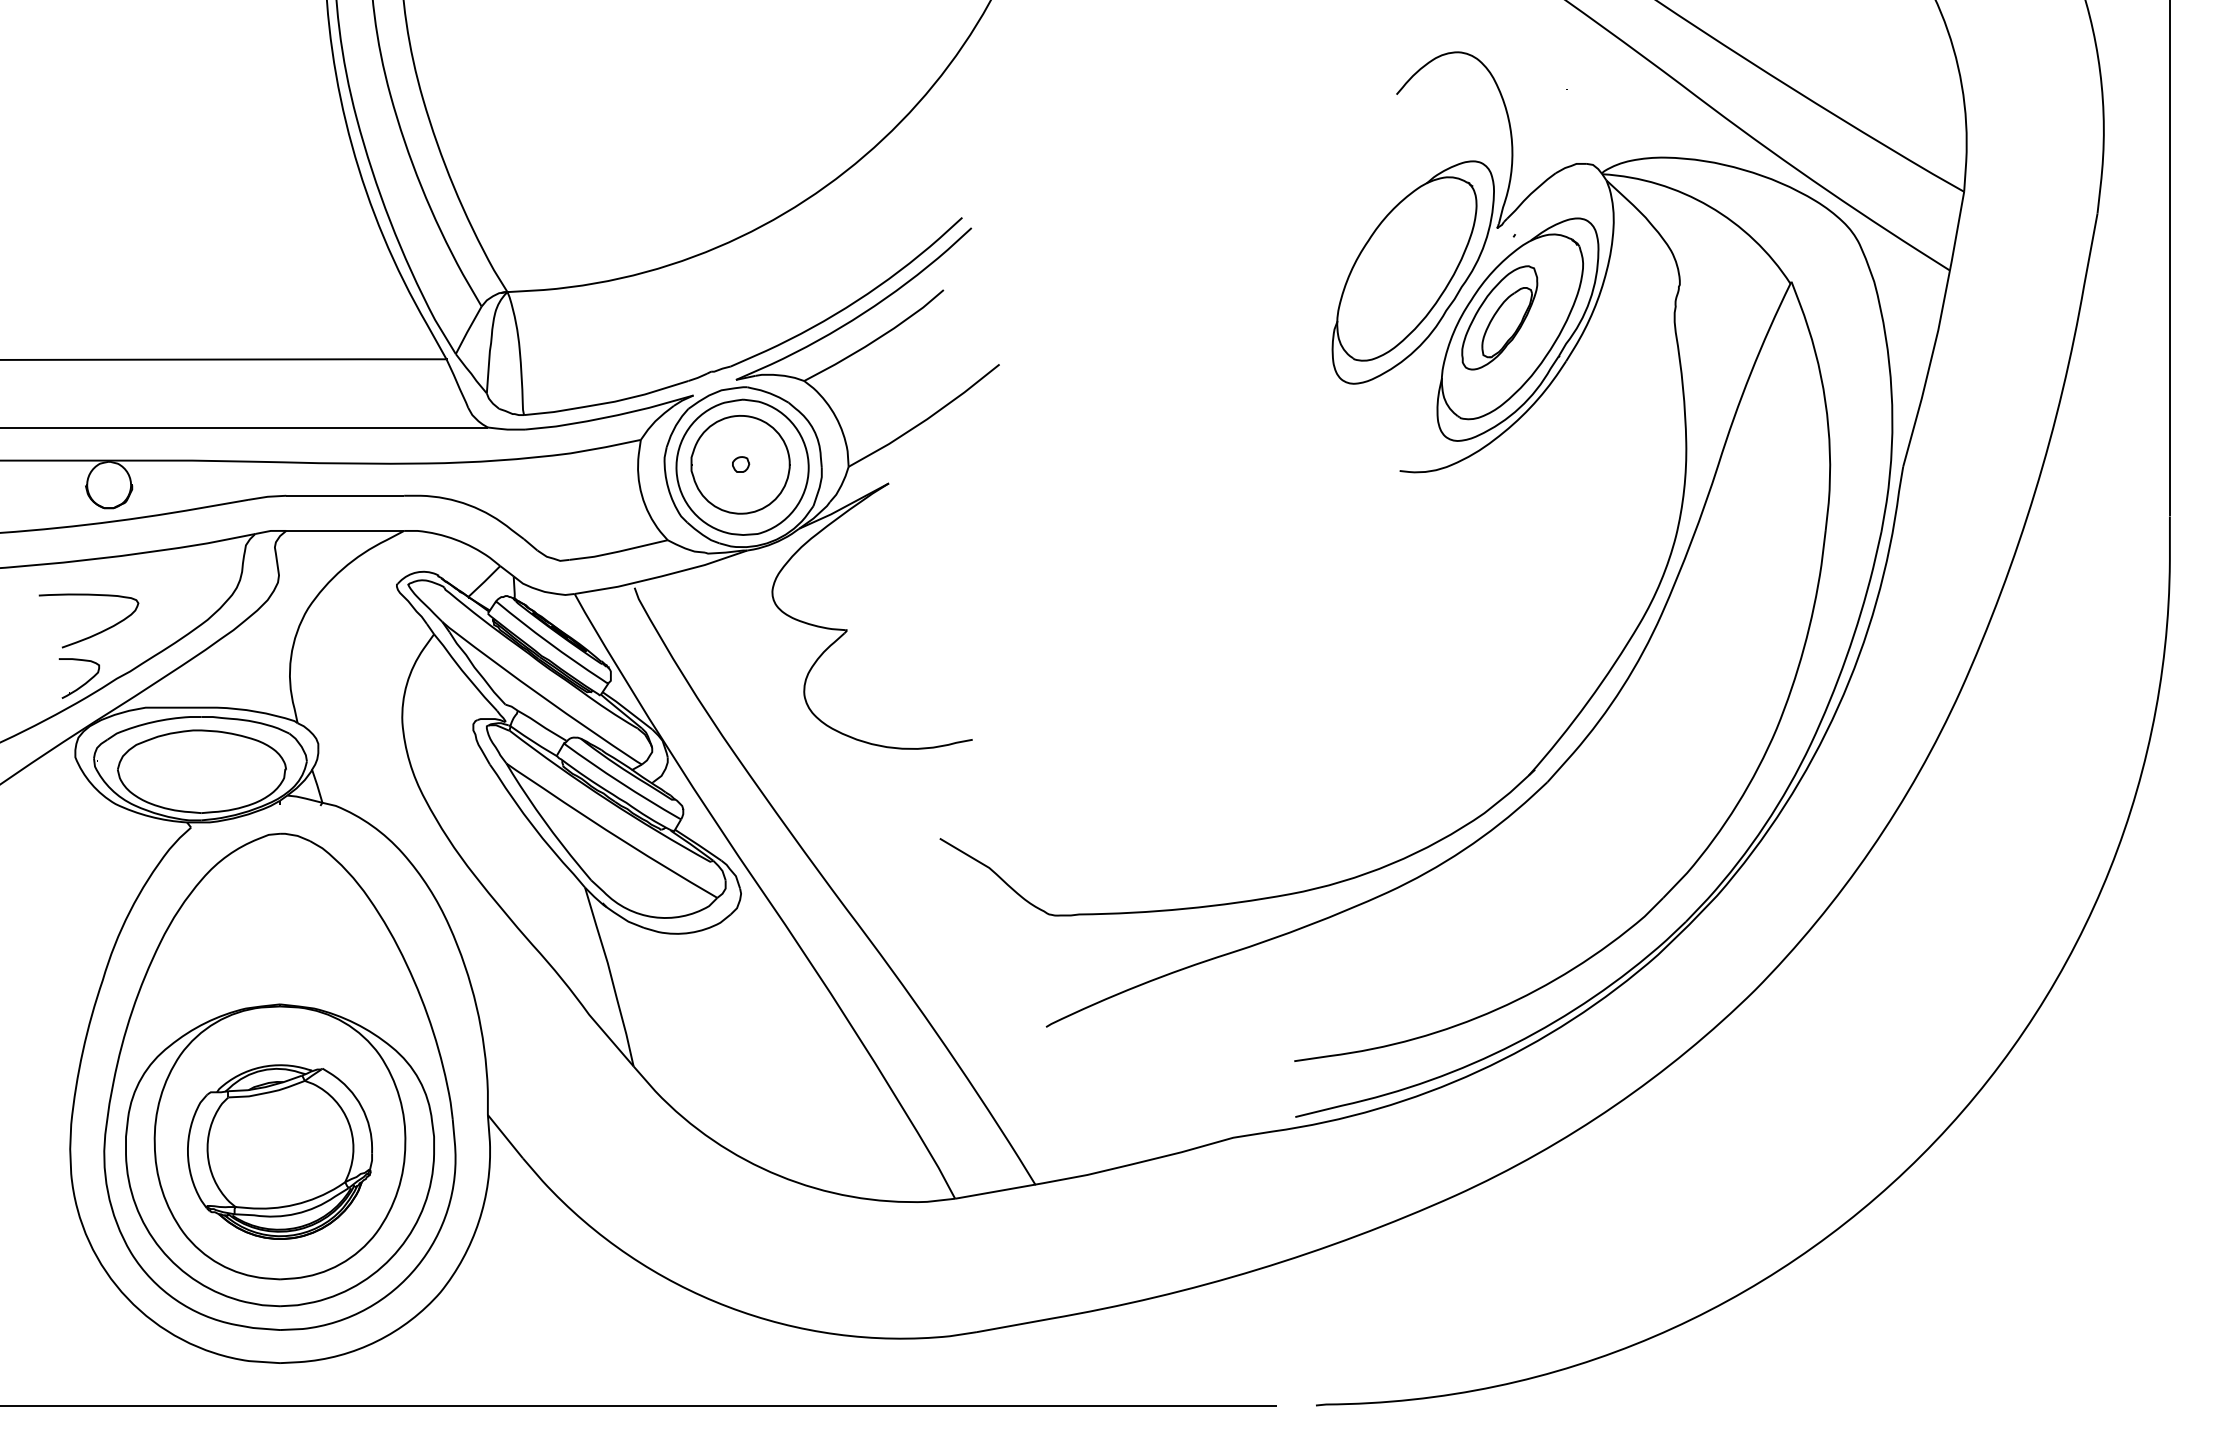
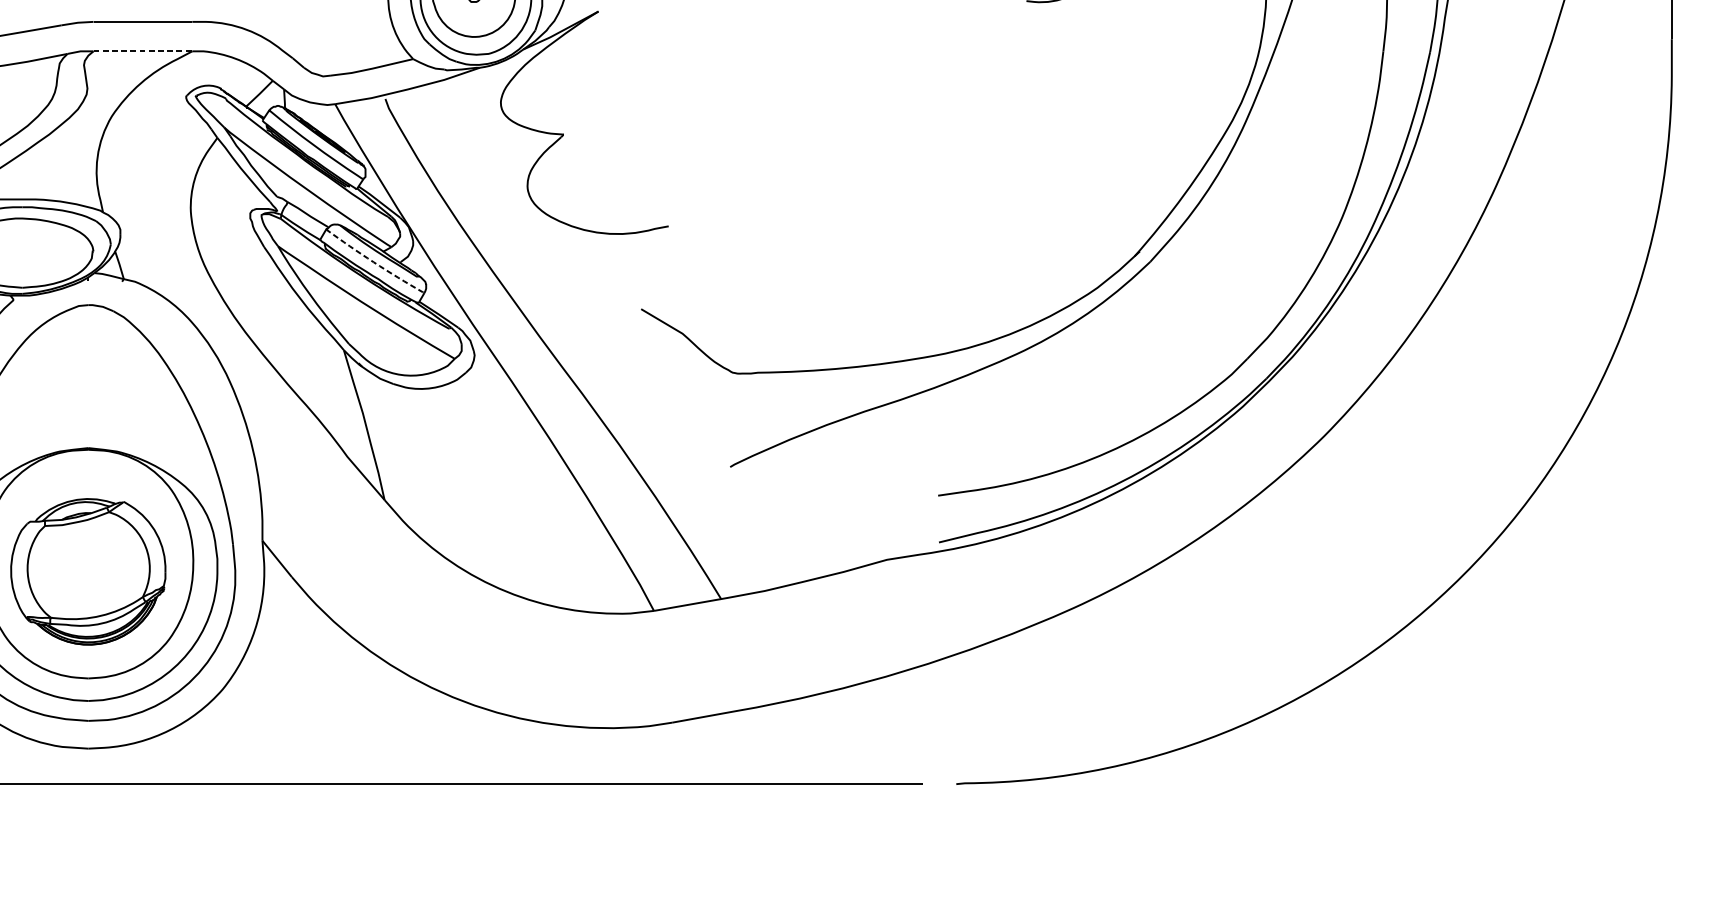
line: (345, 530) -> (143, 50), solid -> dashed
line: (620, 782) -> (373, 262), solid -> dashed

